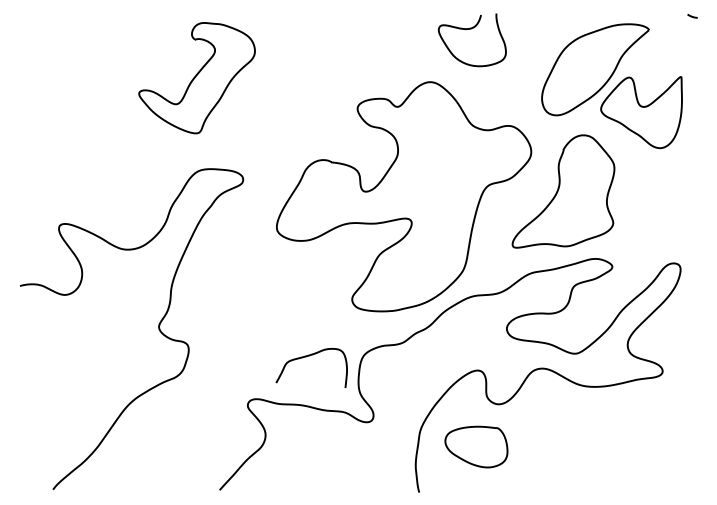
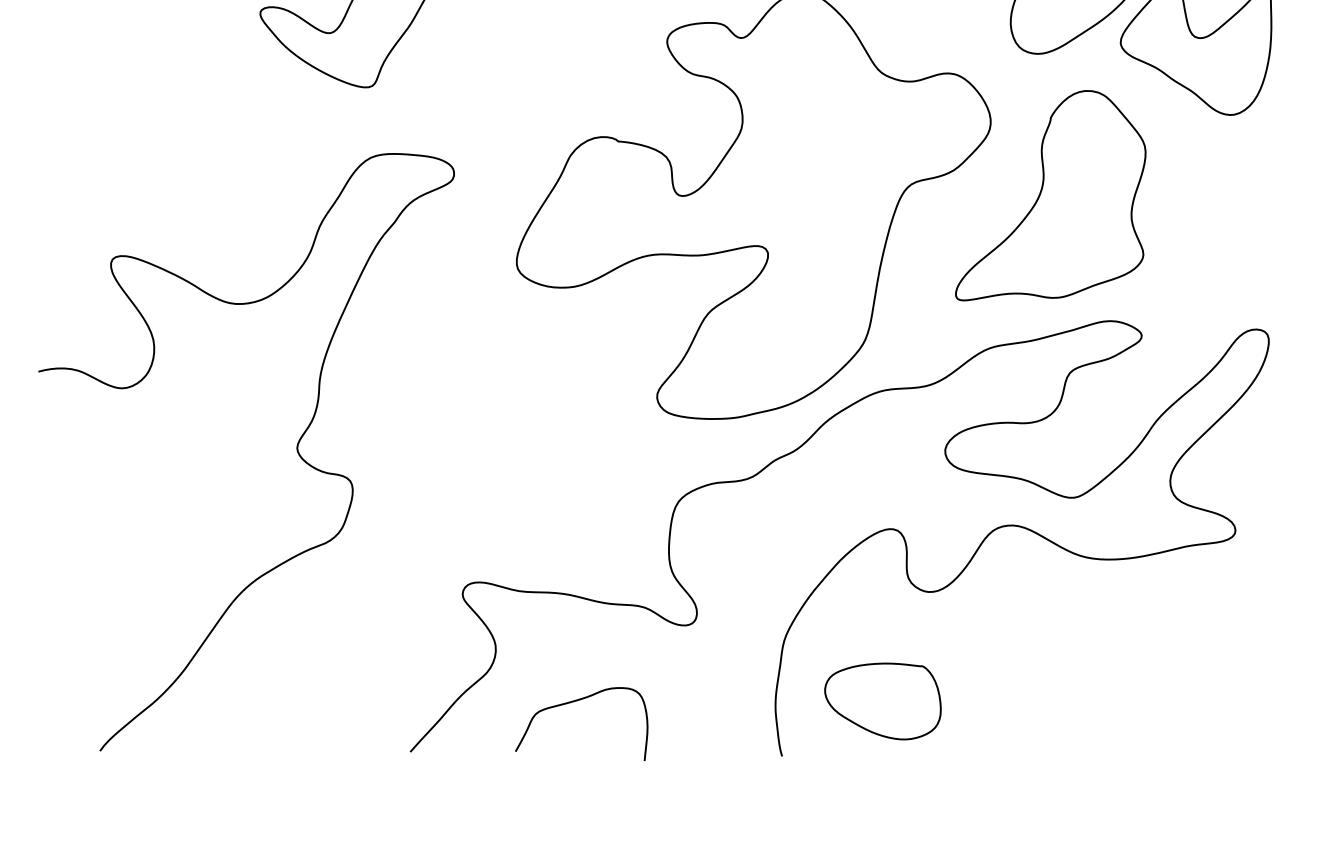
curve: (309, 356) -> (577, 702), moved
part: (476, 446) -> (883, 700), moved

